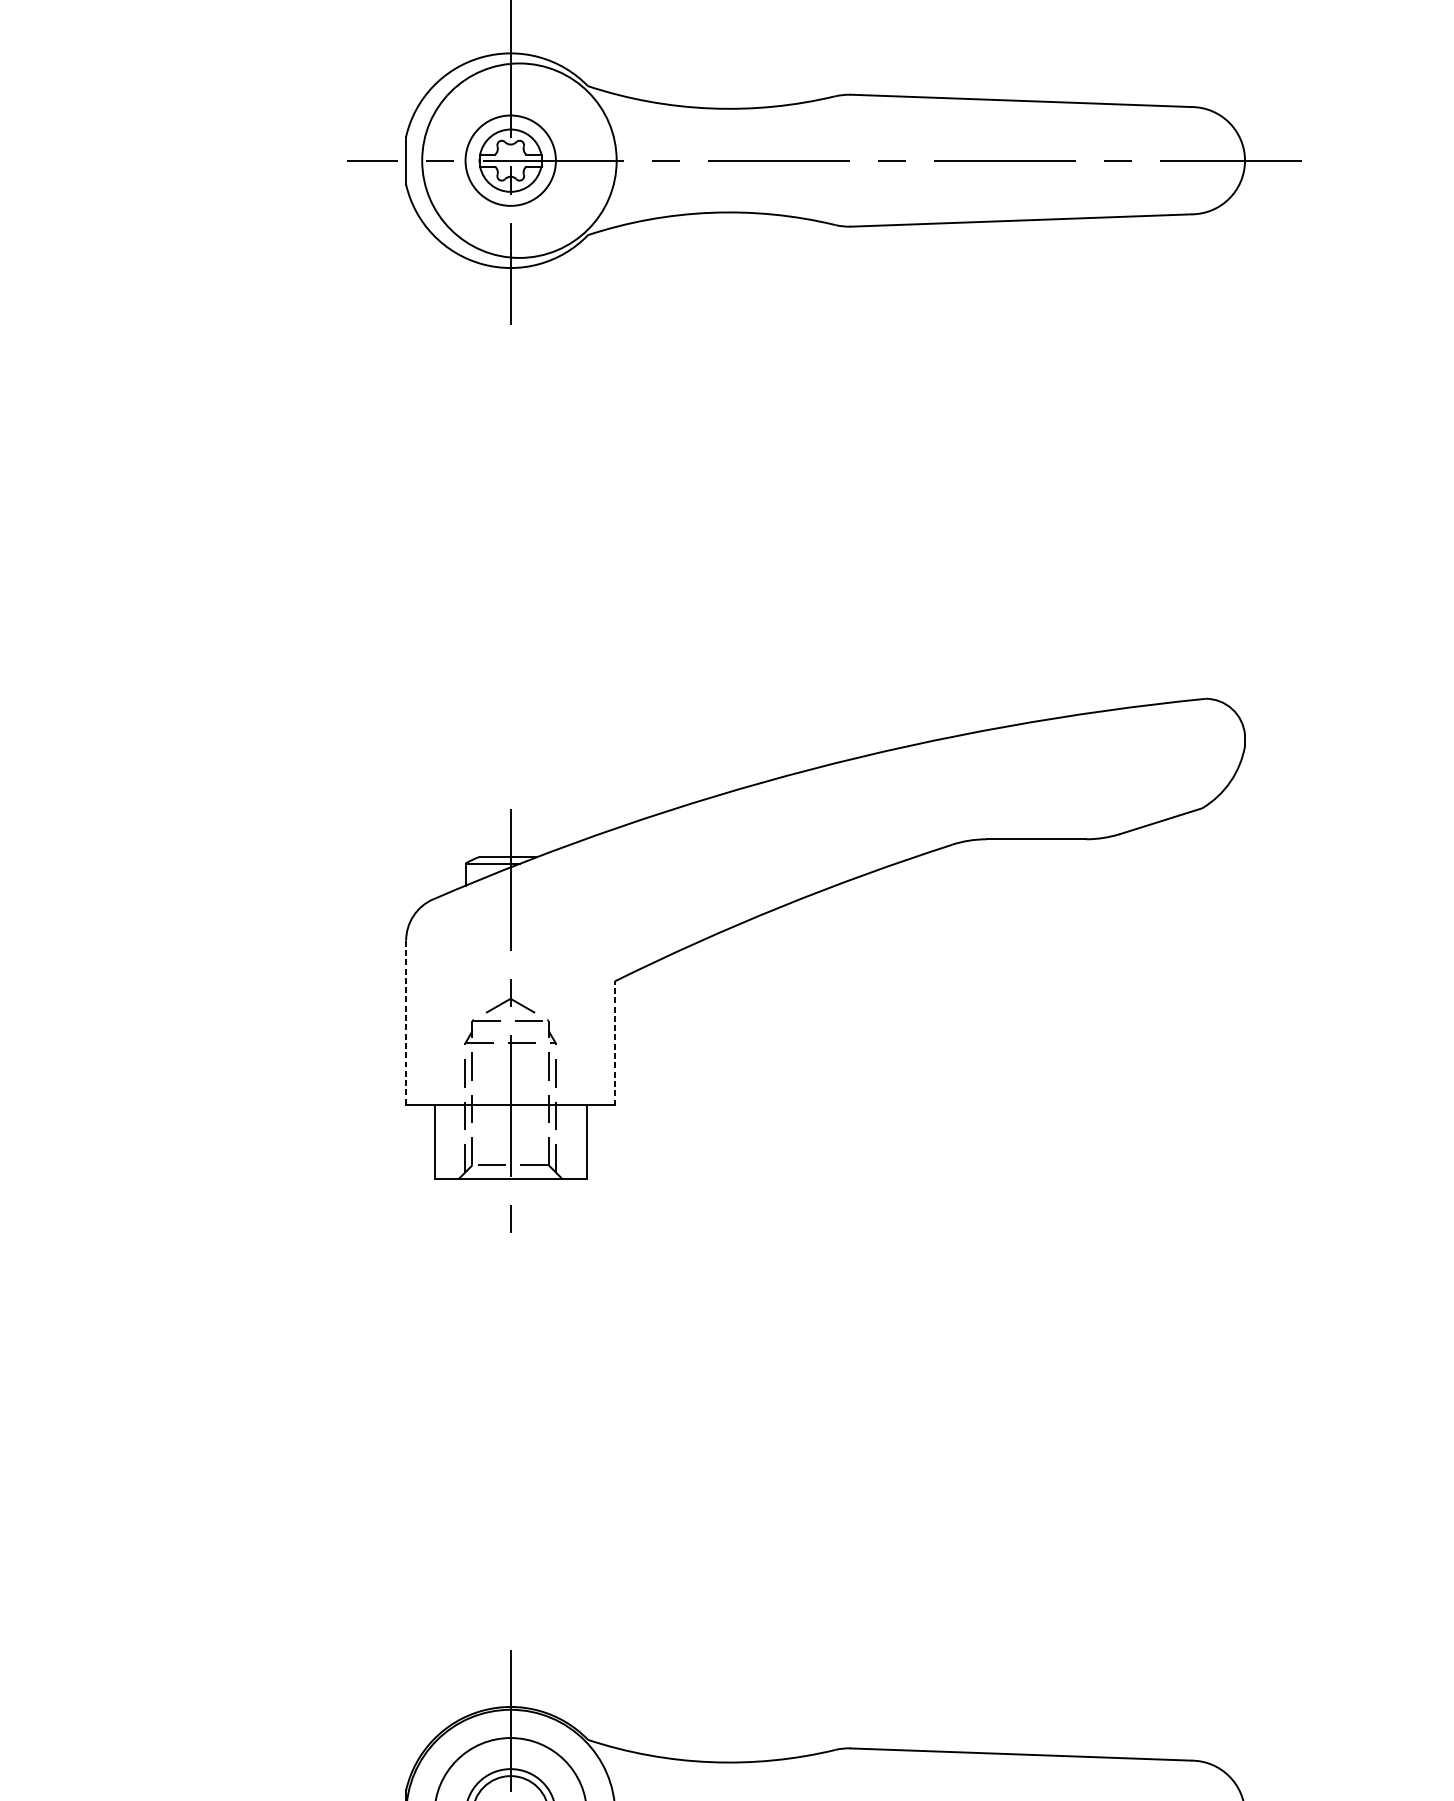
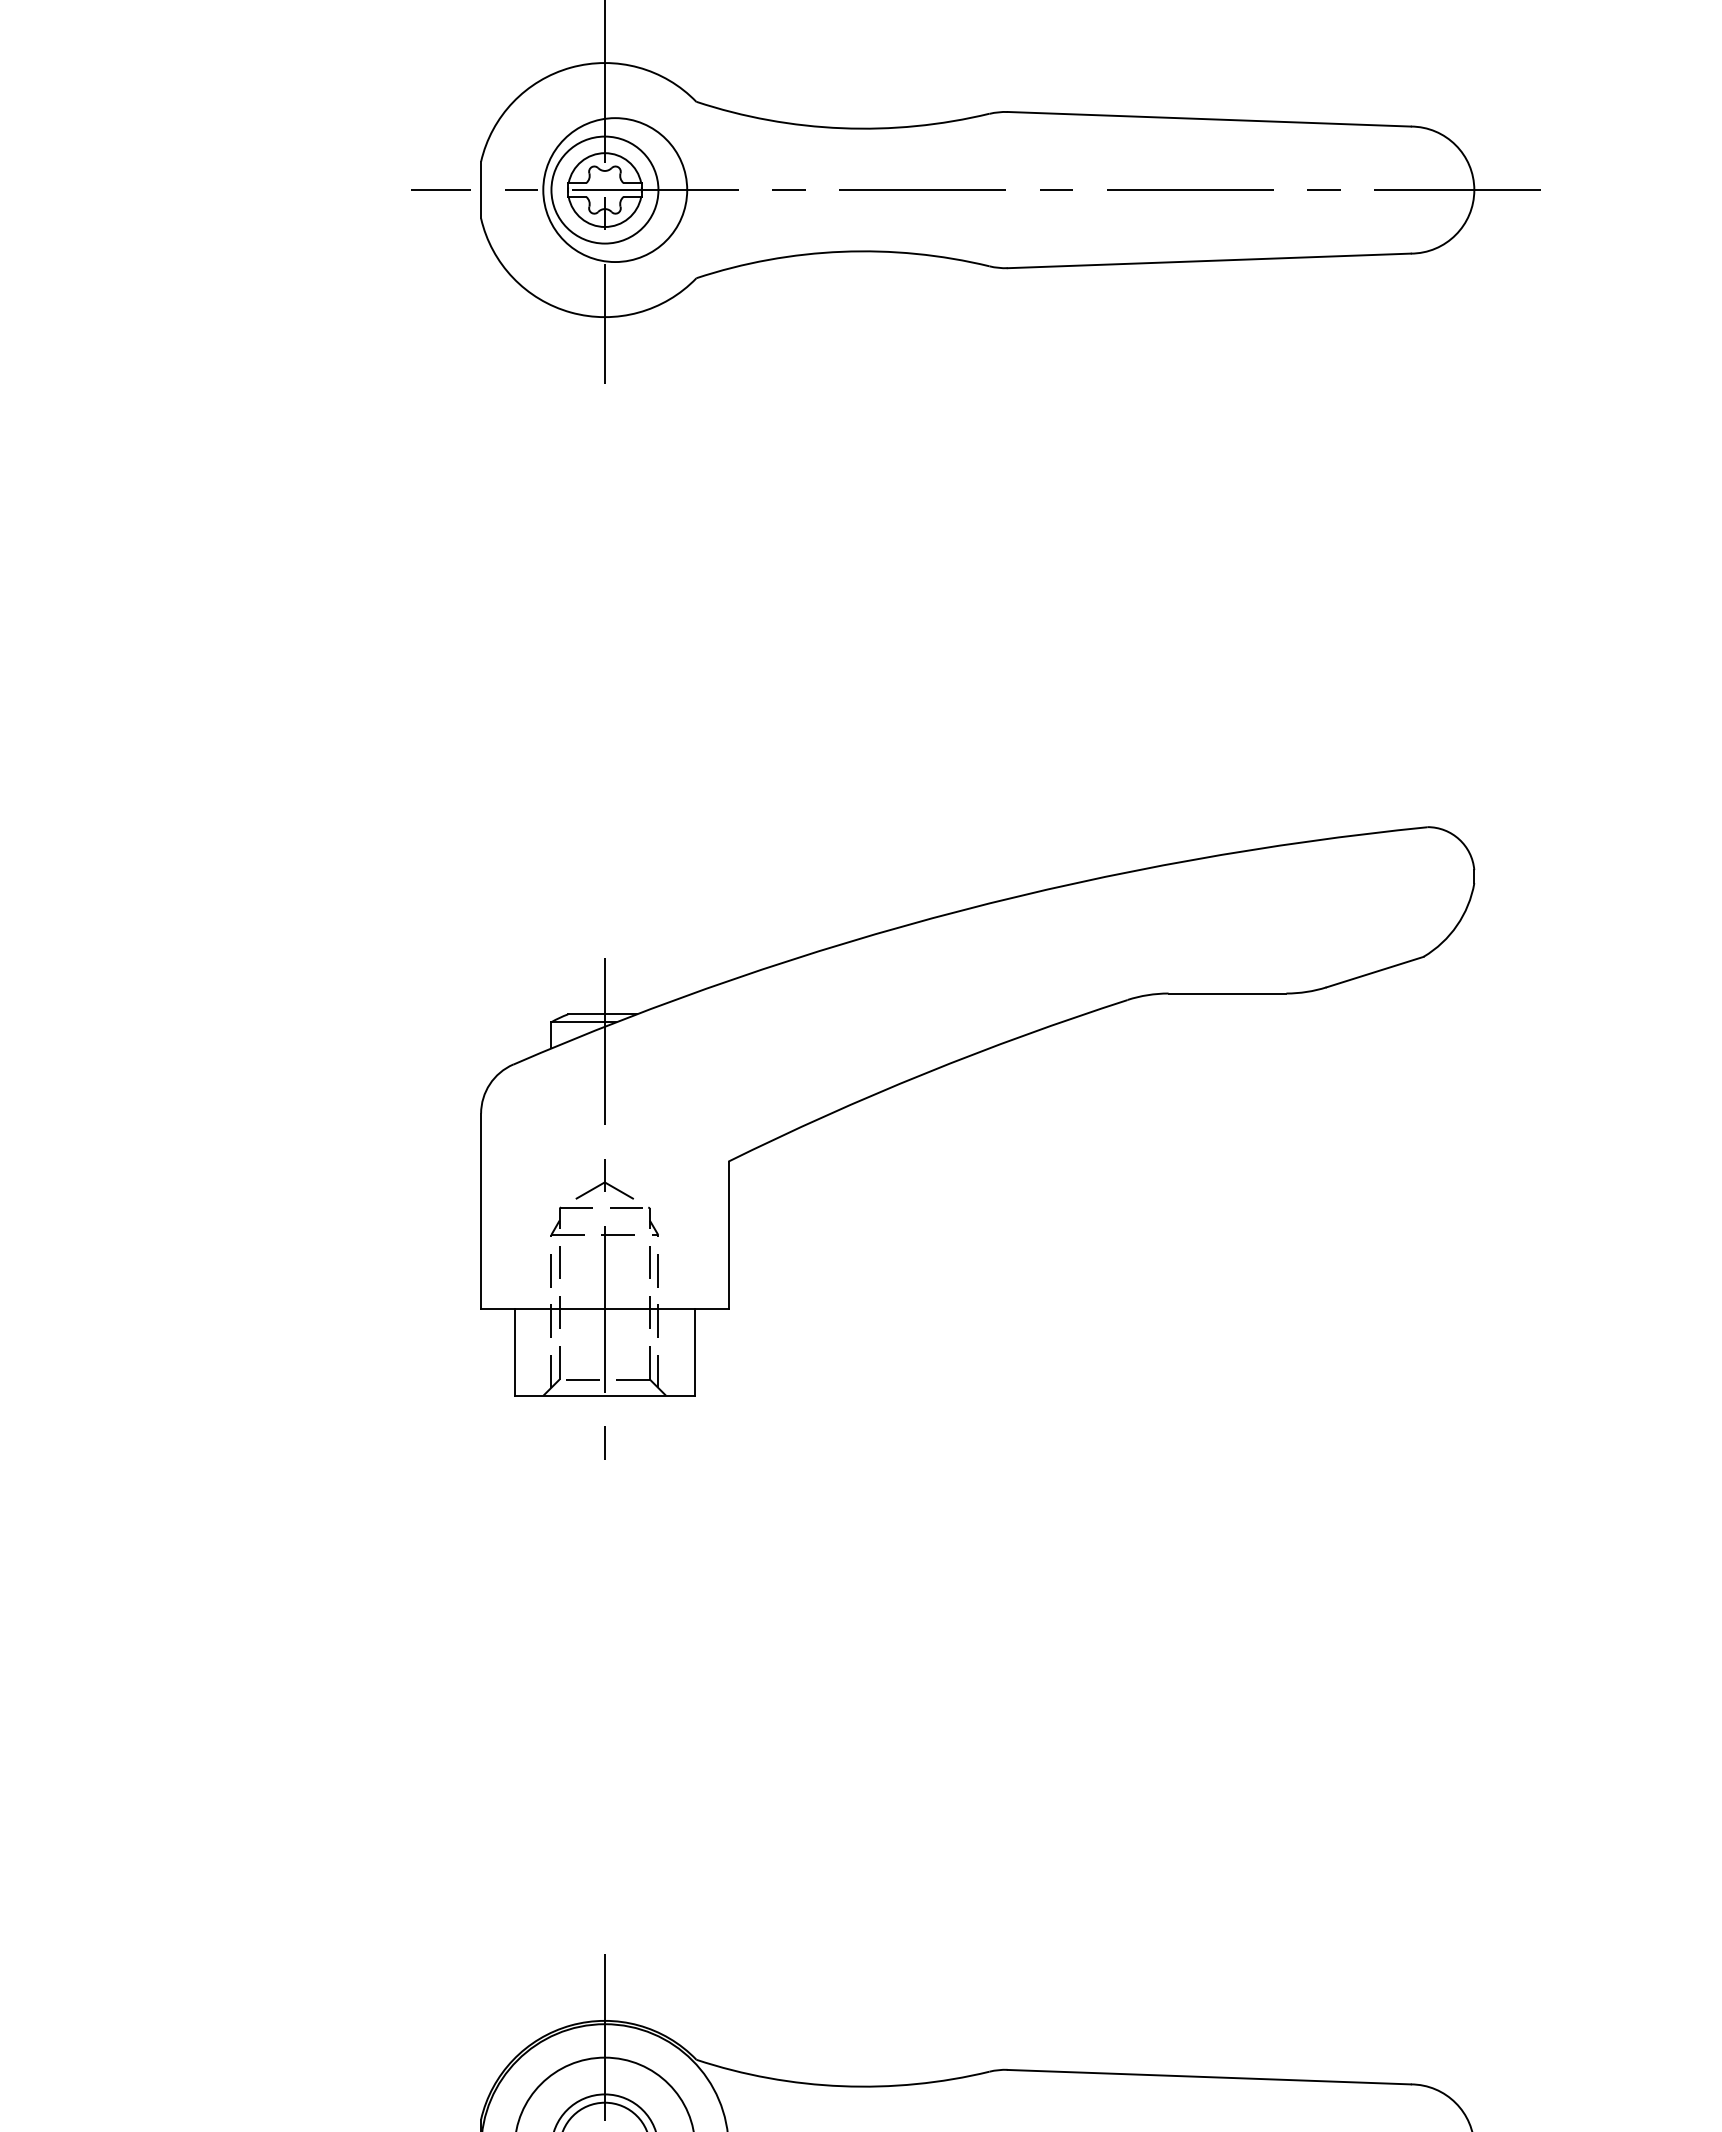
circle: (519, 161) -> (615, 190), size x0.62
line: (406, 1023) -> (481, 1211), dashed -> solid
line: (615, 1043) -> (728, 1235), dashed -> solid

